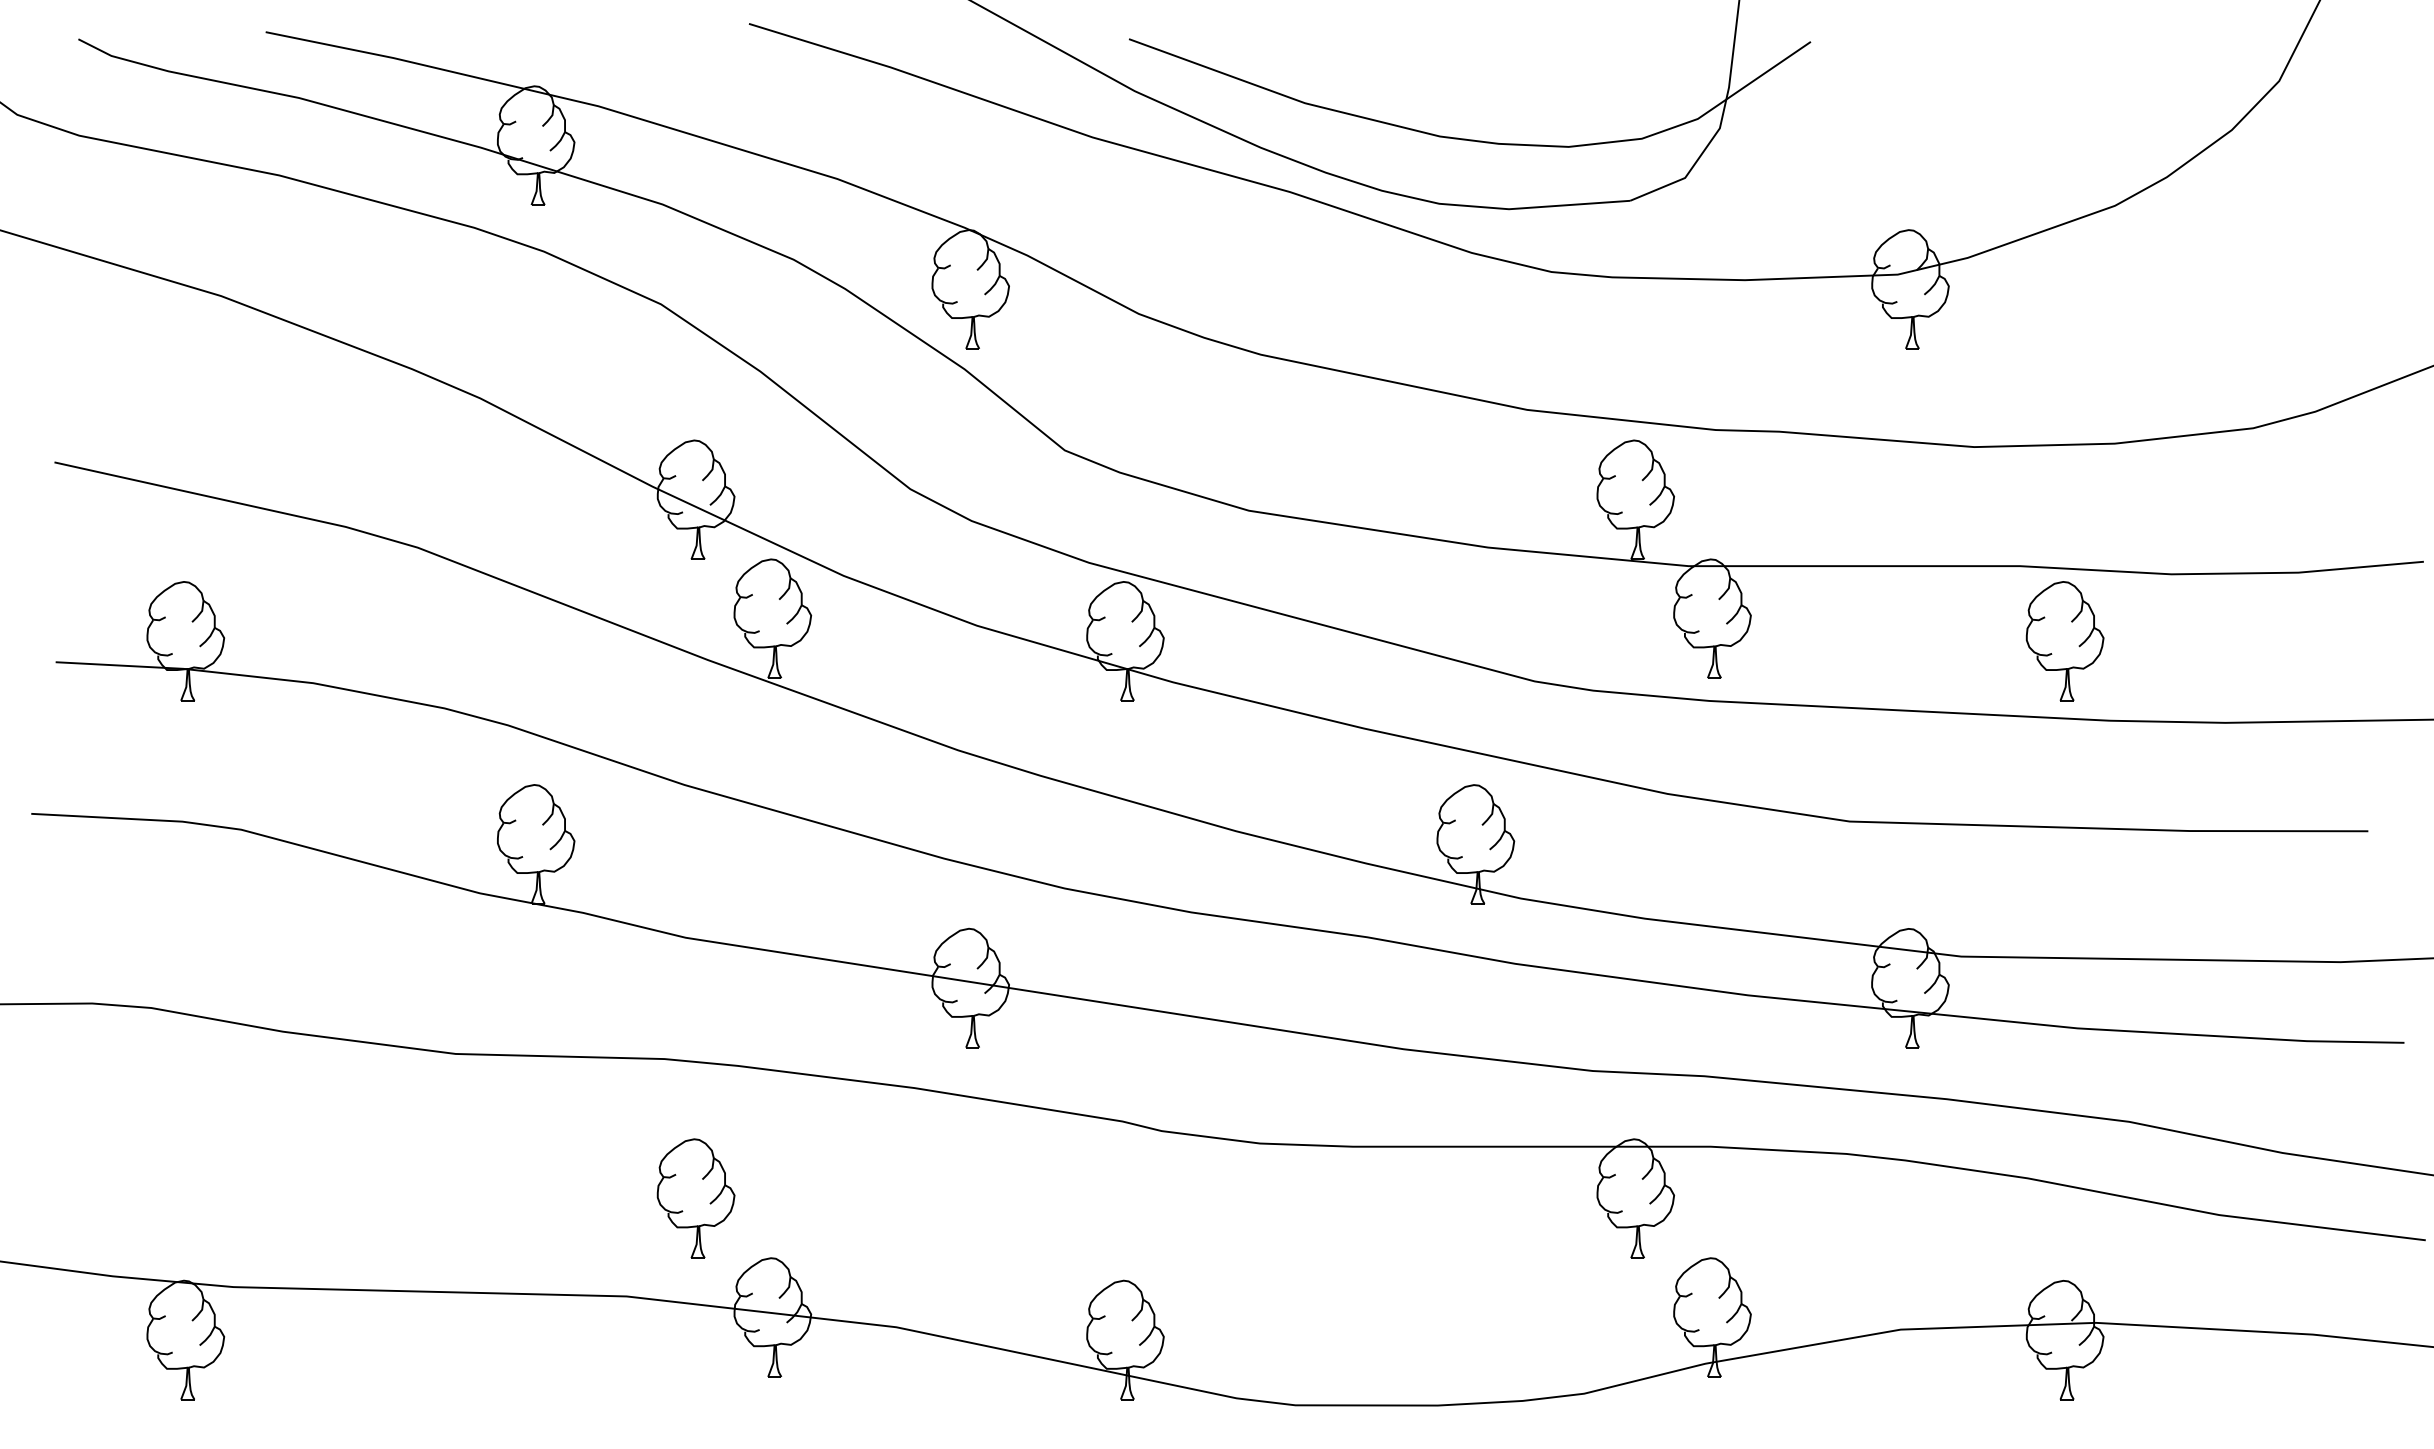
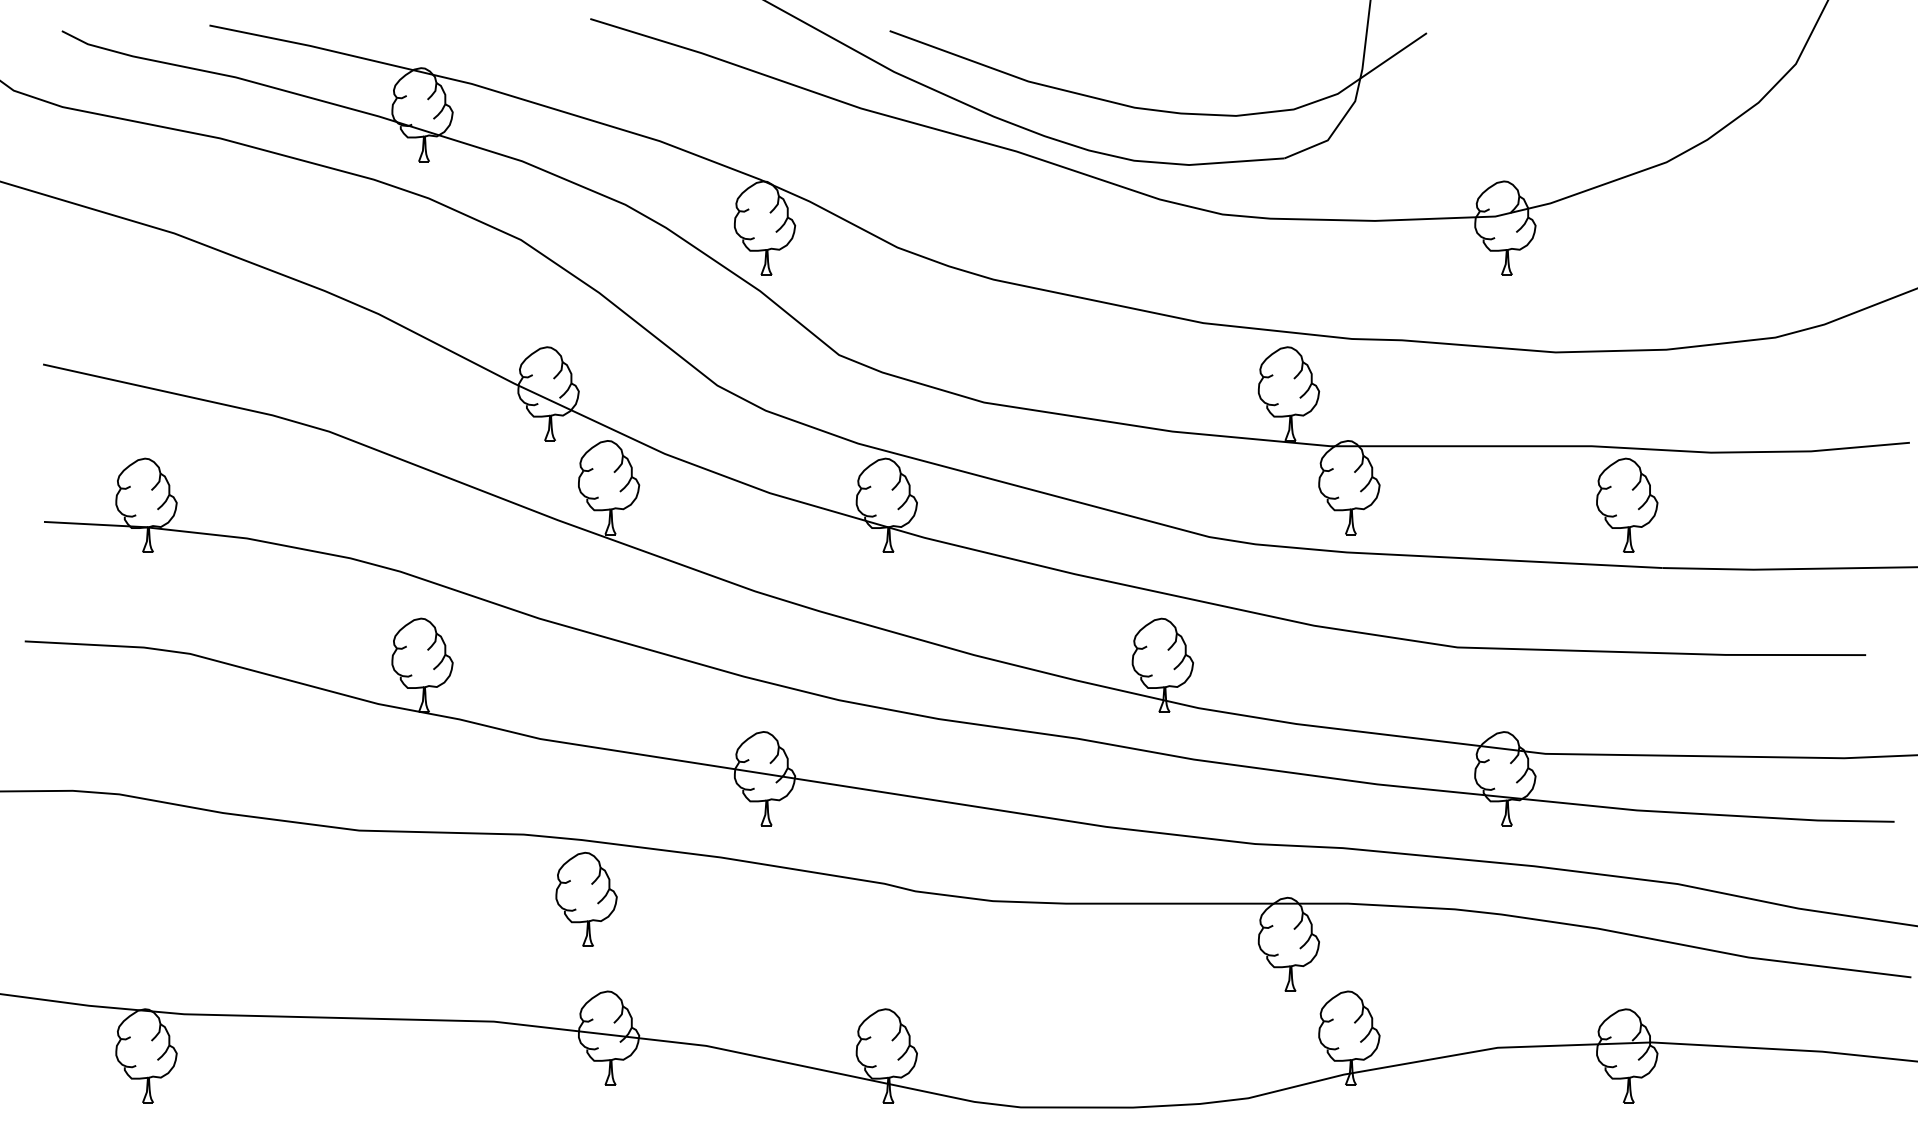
part: (695, 1197) -> (586, 898), moved

